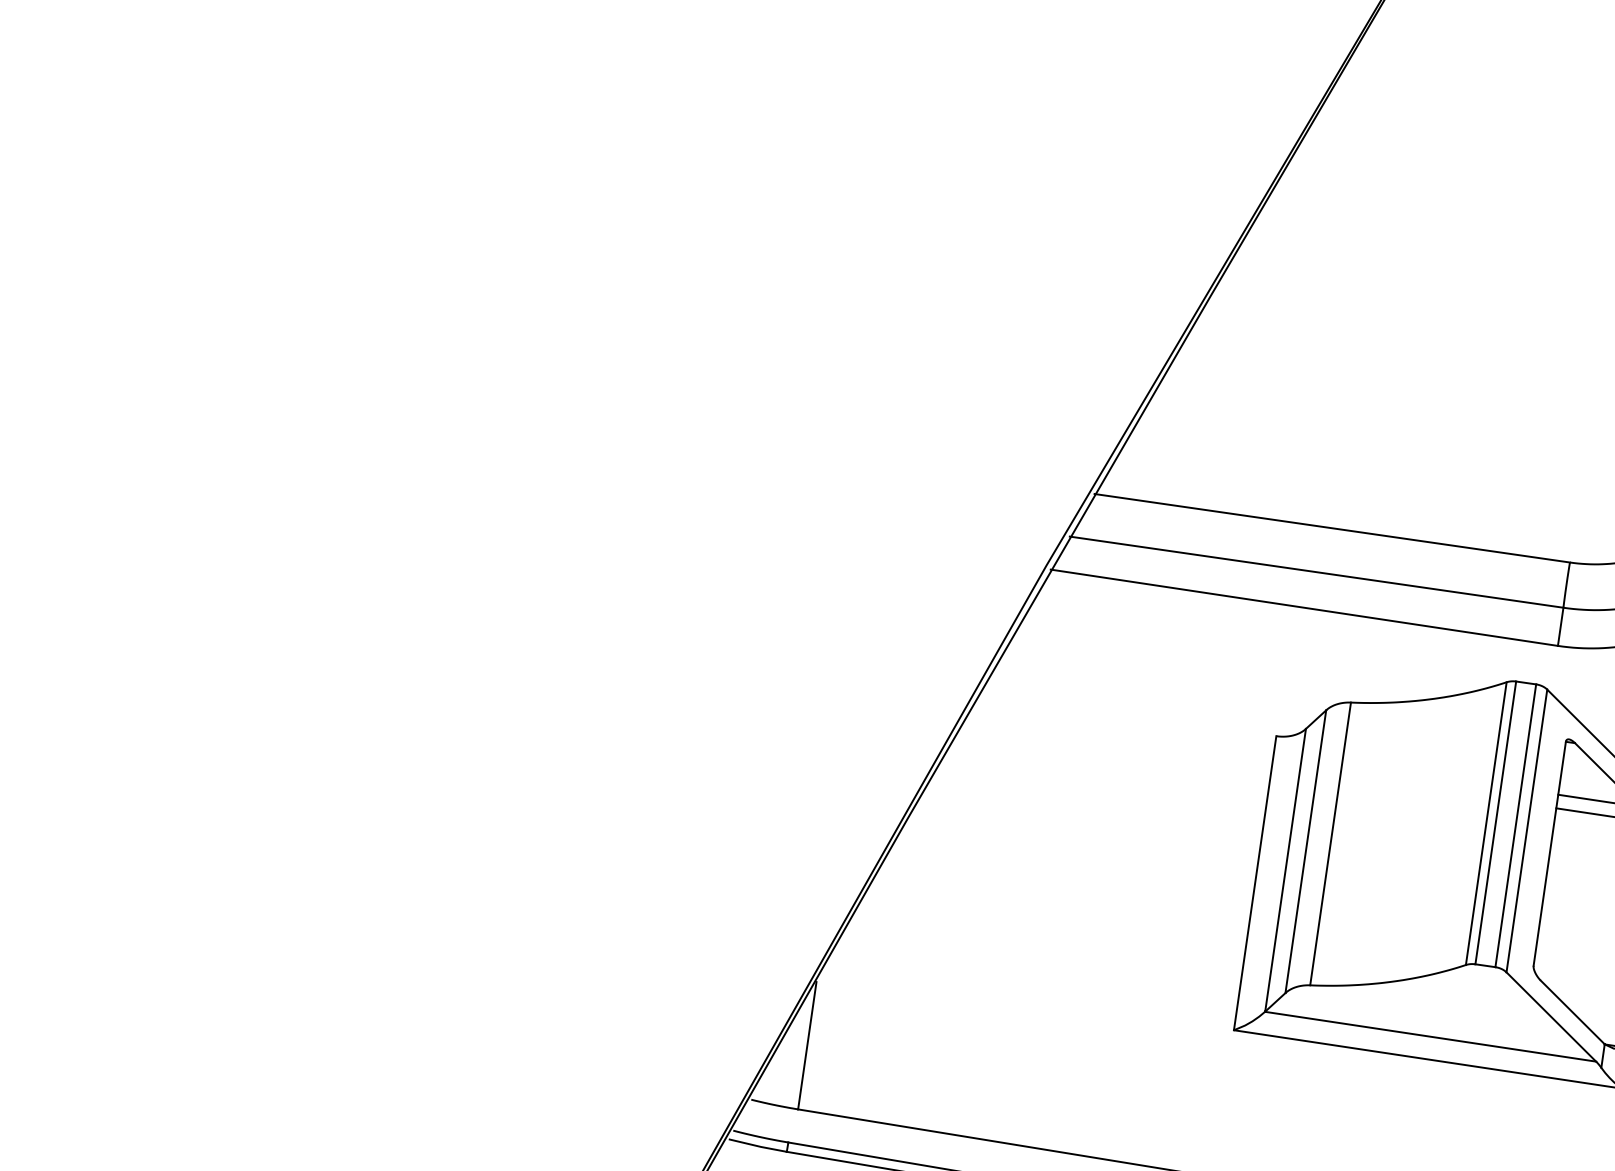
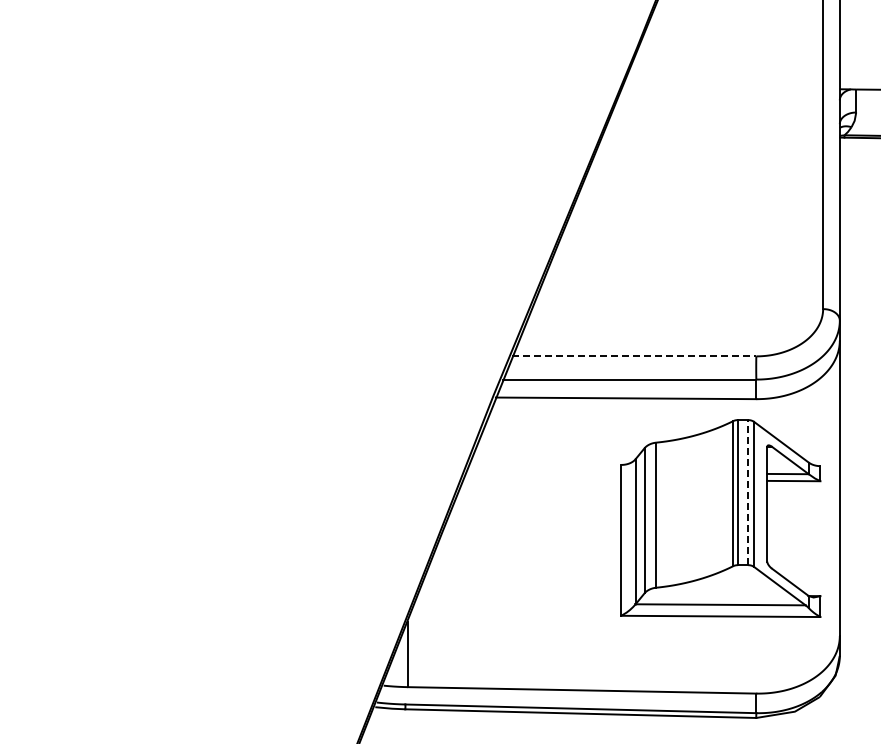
line: (1332, 528) -> (634, 356), solid -> dashed
line: (1516, 825) -> (748, 492), solid -> dashed

